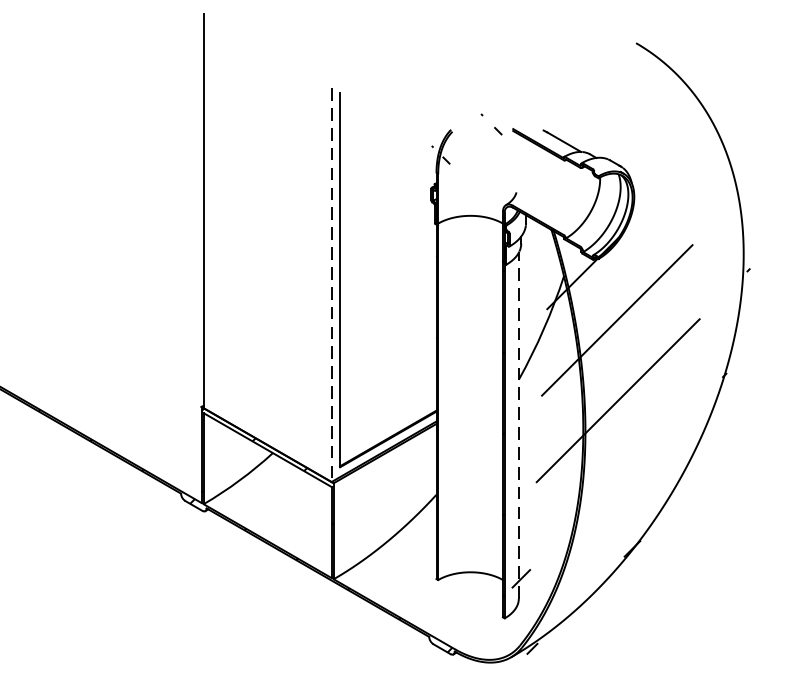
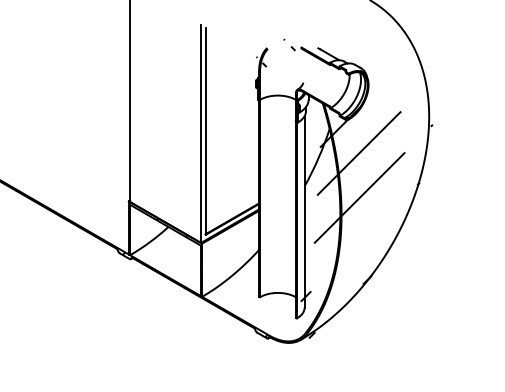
line: (330, 286) -> (200, 134), dashed -> solid
line: (518, 425) -> (304, 211), dashed -> solid

